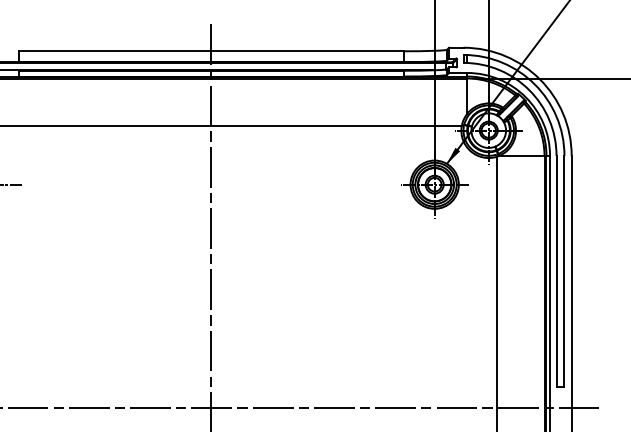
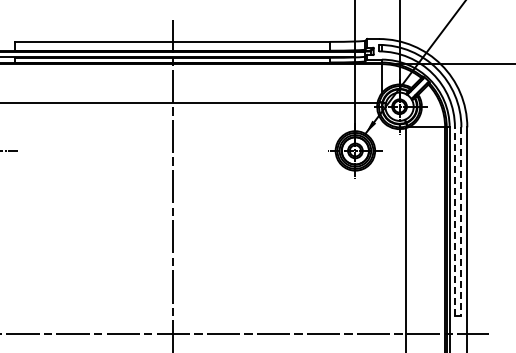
line: (555, 271) -> (454, 221), solid -> dashed
line: (564, 272) -> (461, 222), solid -> dashed

